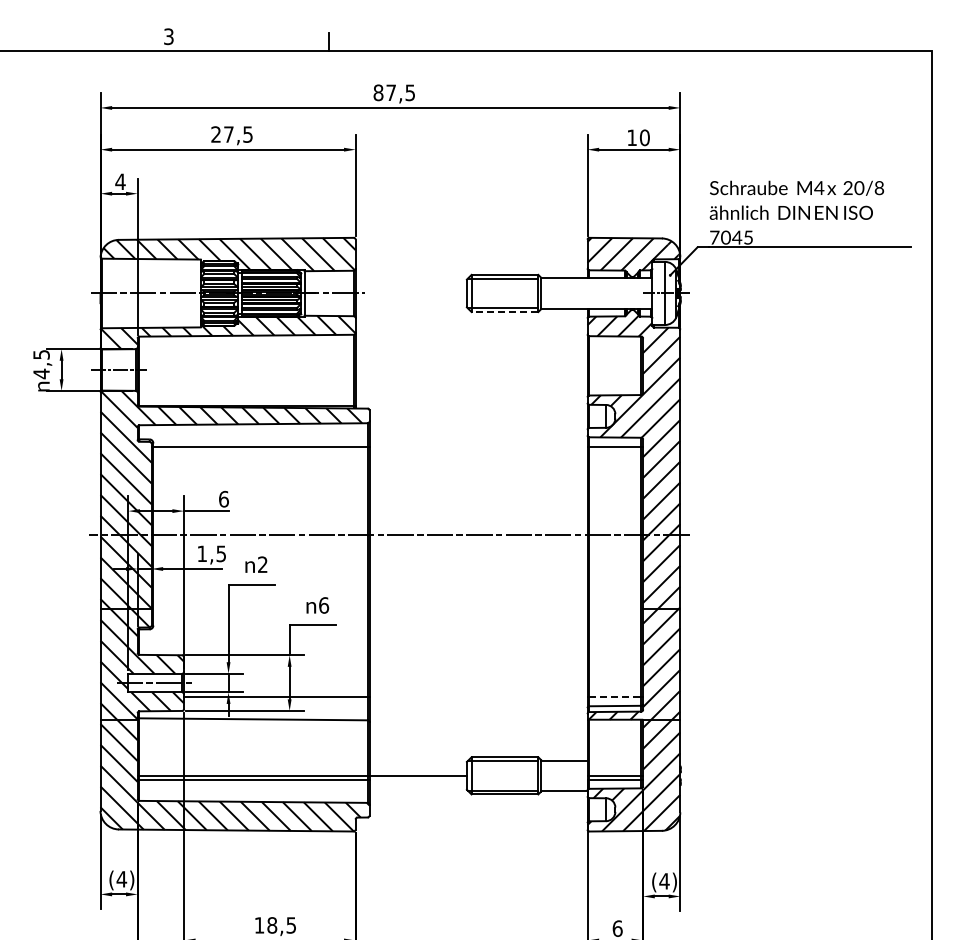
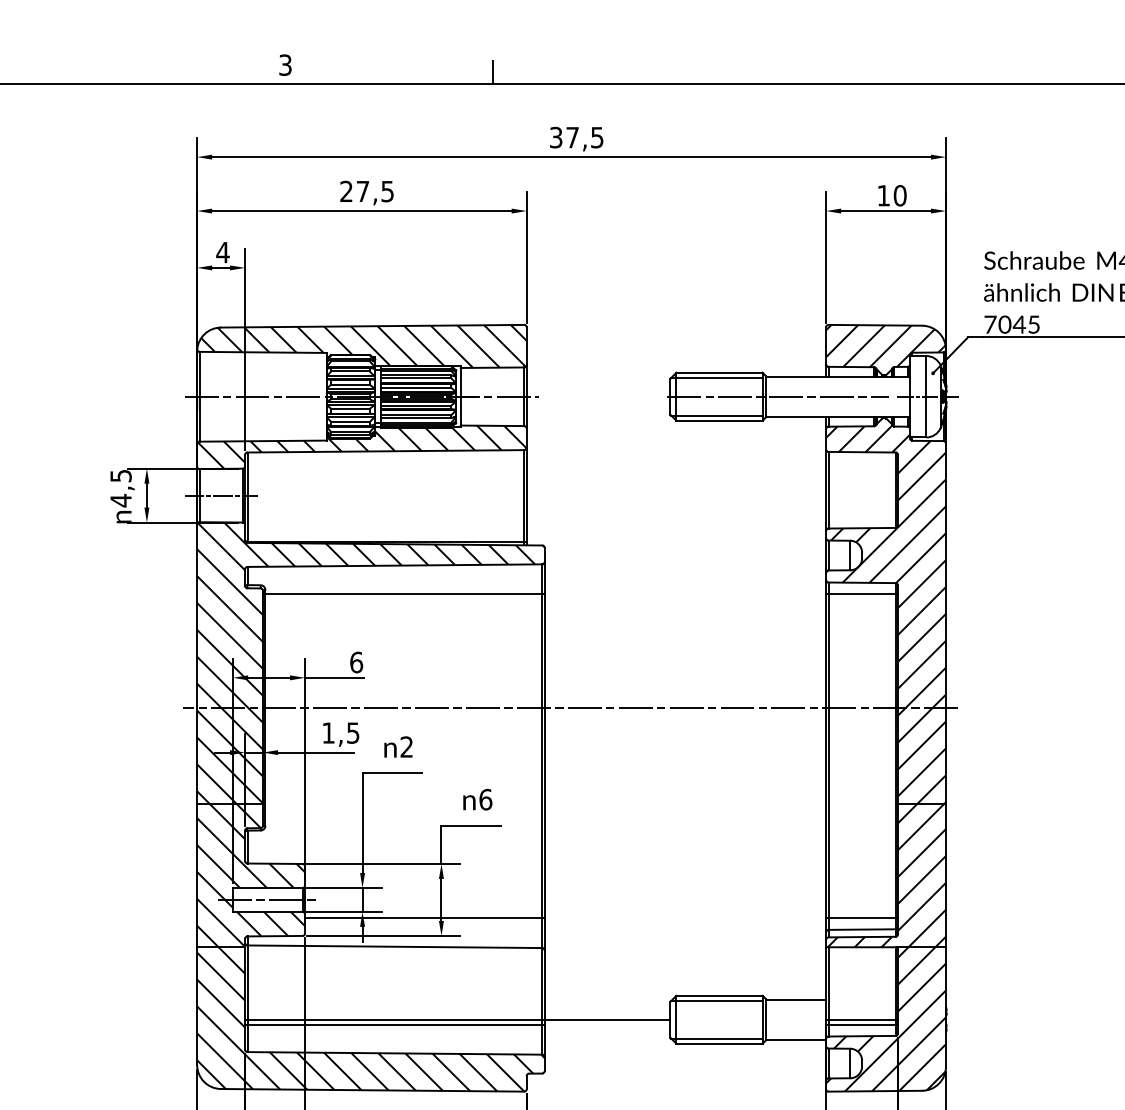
text: (378, 92) -> (556, 137), 87,5 -> 37,5
line: (550, 293) -> (778, 396), added
line: (504, 312) -> (718, 421), dashed -> solid
line: (615, 697) -> (862, 918), dashed -> solid

